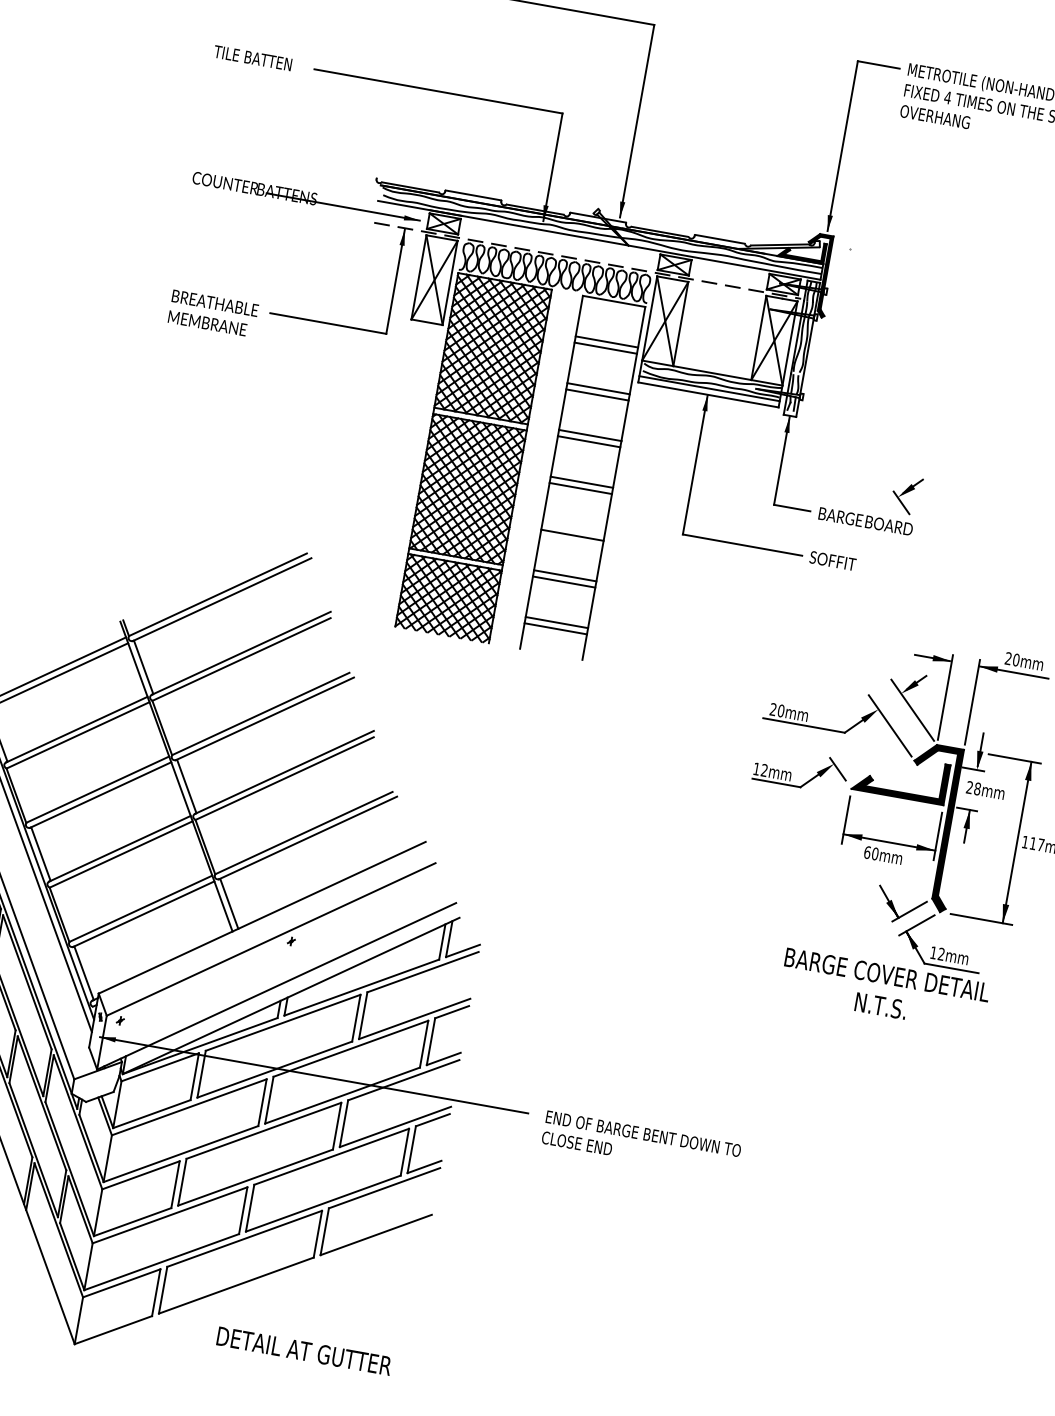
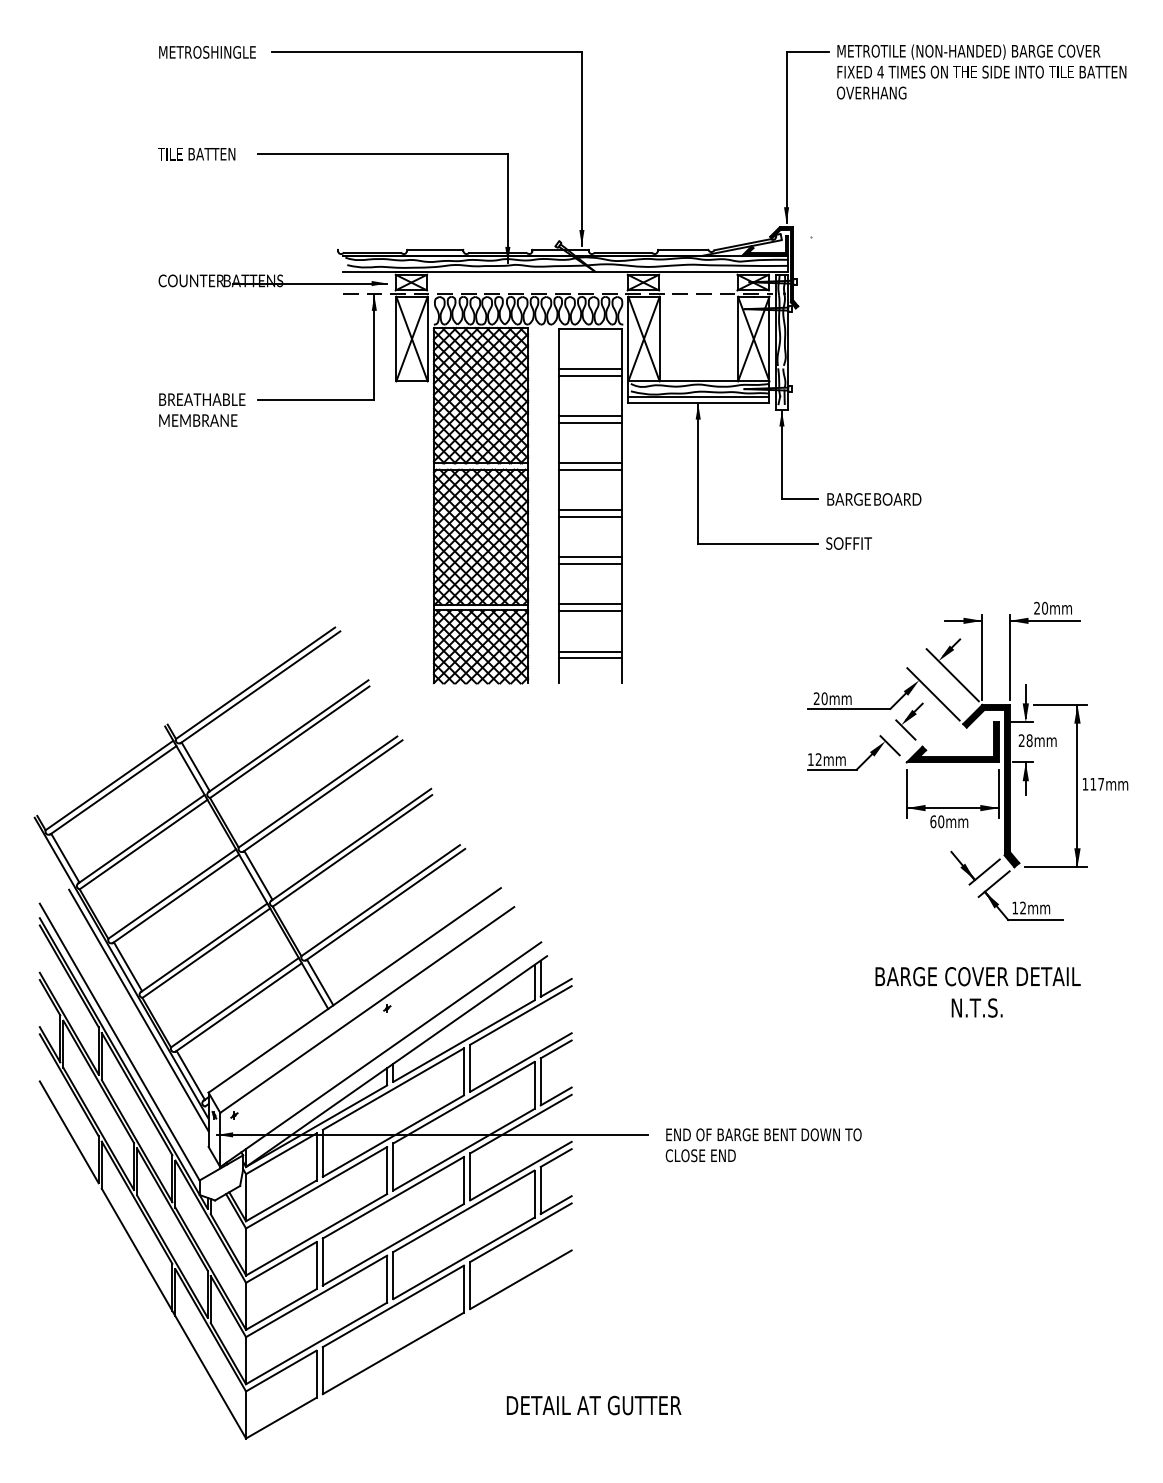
part: (906, 495) -> (909, 721), moved
line: (573, 529) -> (590, 557), added
text: (884, 990) -> (977, 992), moved
text: (304, 1351) -> (594, 1405), moved

